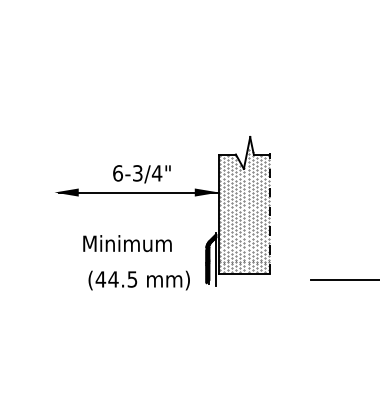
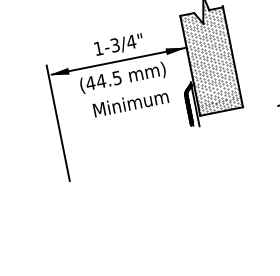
text: (117, 173) -> (98, 48), 6-3/4" -> 1-3/4"
line: (270, 212) -> (232, 55), dashed -> solid
text: (127, 243) -> (130, 103), moved
line: (54, 249) -> (58, 122), added
text: (138, 280) -> (122, 77), moved

